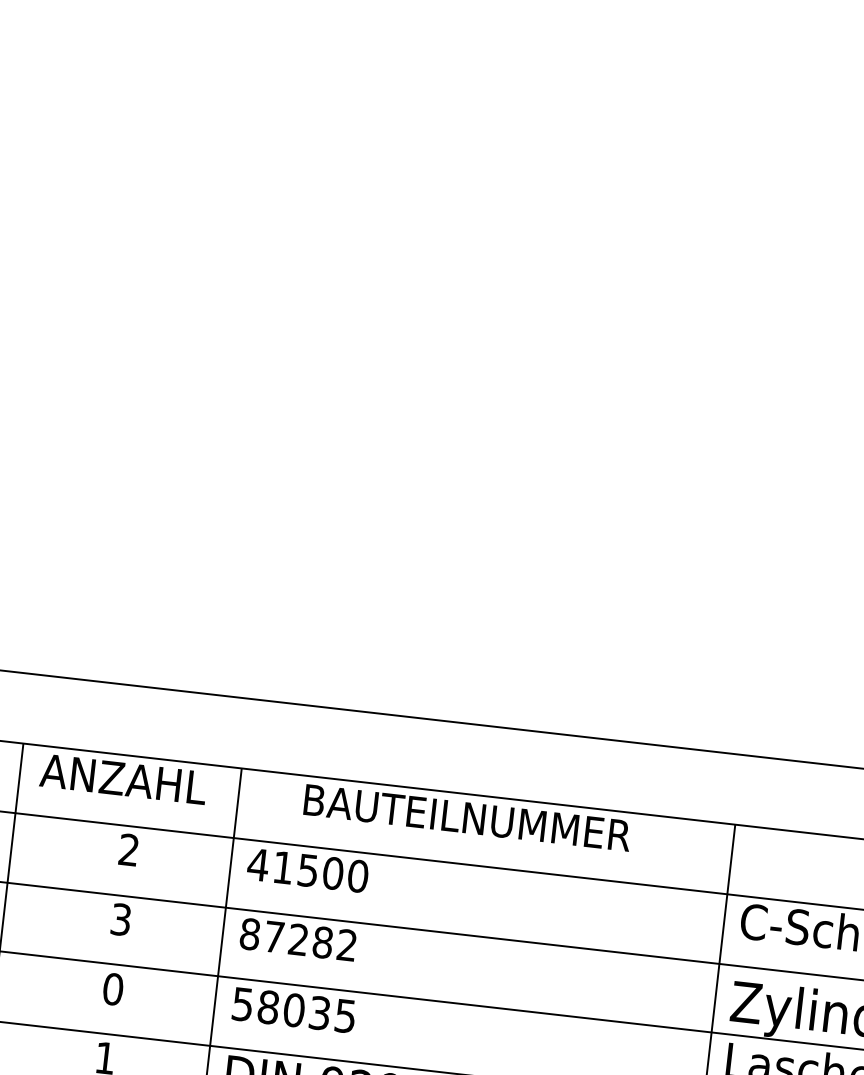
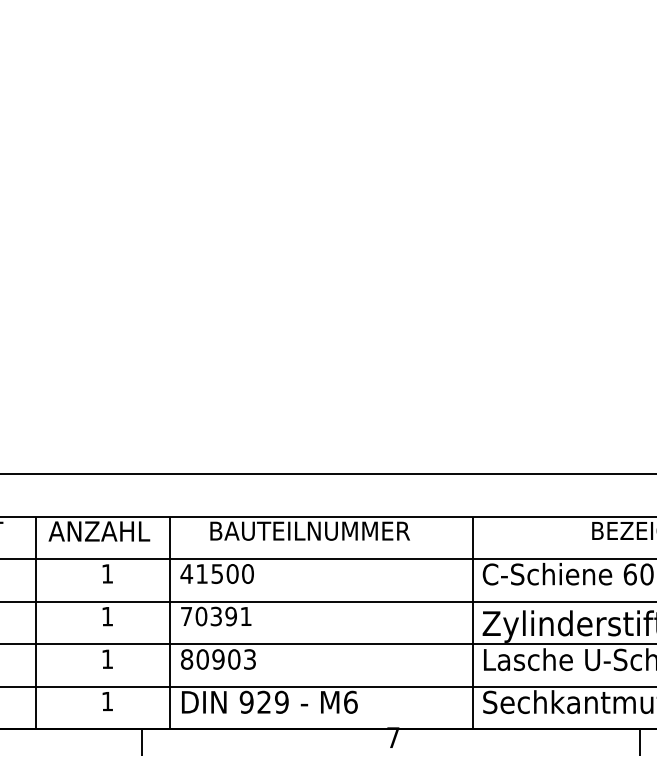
text: (127, 849) -> (106, 573), 2 -> 1
text: (121, 919) -> (107, 616), 3 -> 1
text: (297, 939) -> (215, 616), 87282 -> 70391
text: (113, 989) -> (107, 659), 0 -> 1
text: (294, 1010) -> (218, 659), 58035 -> 80903

